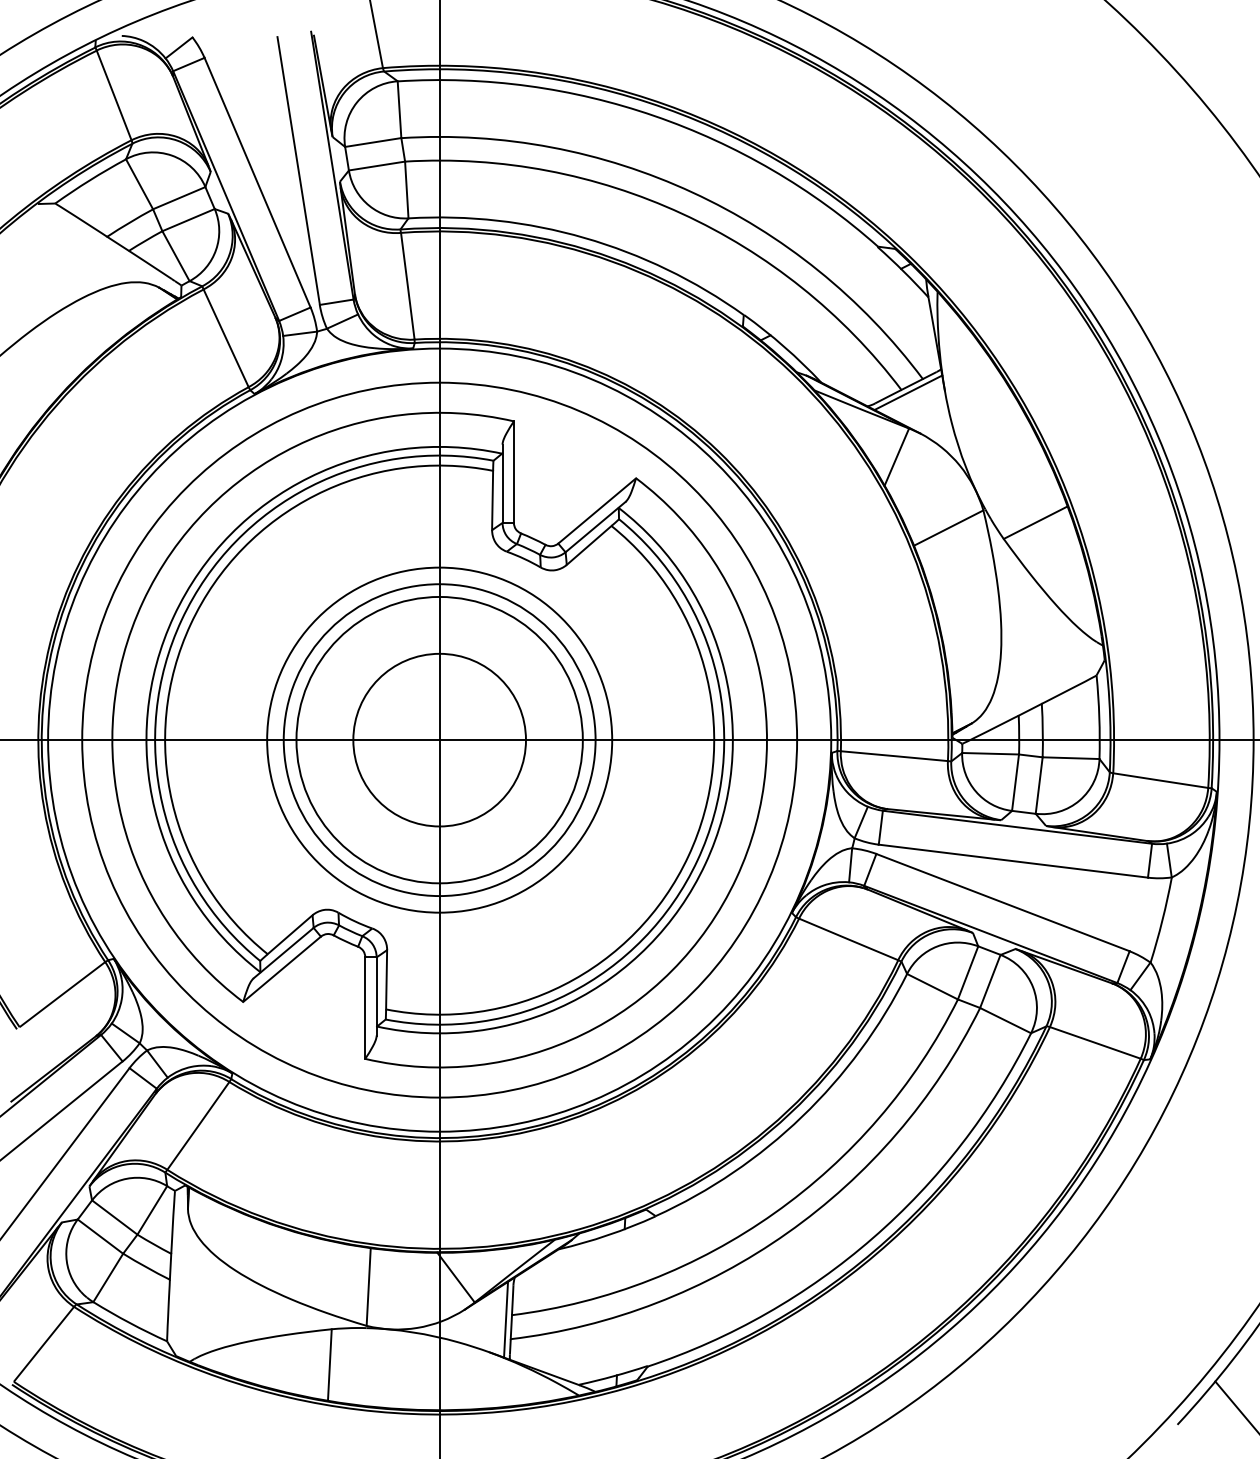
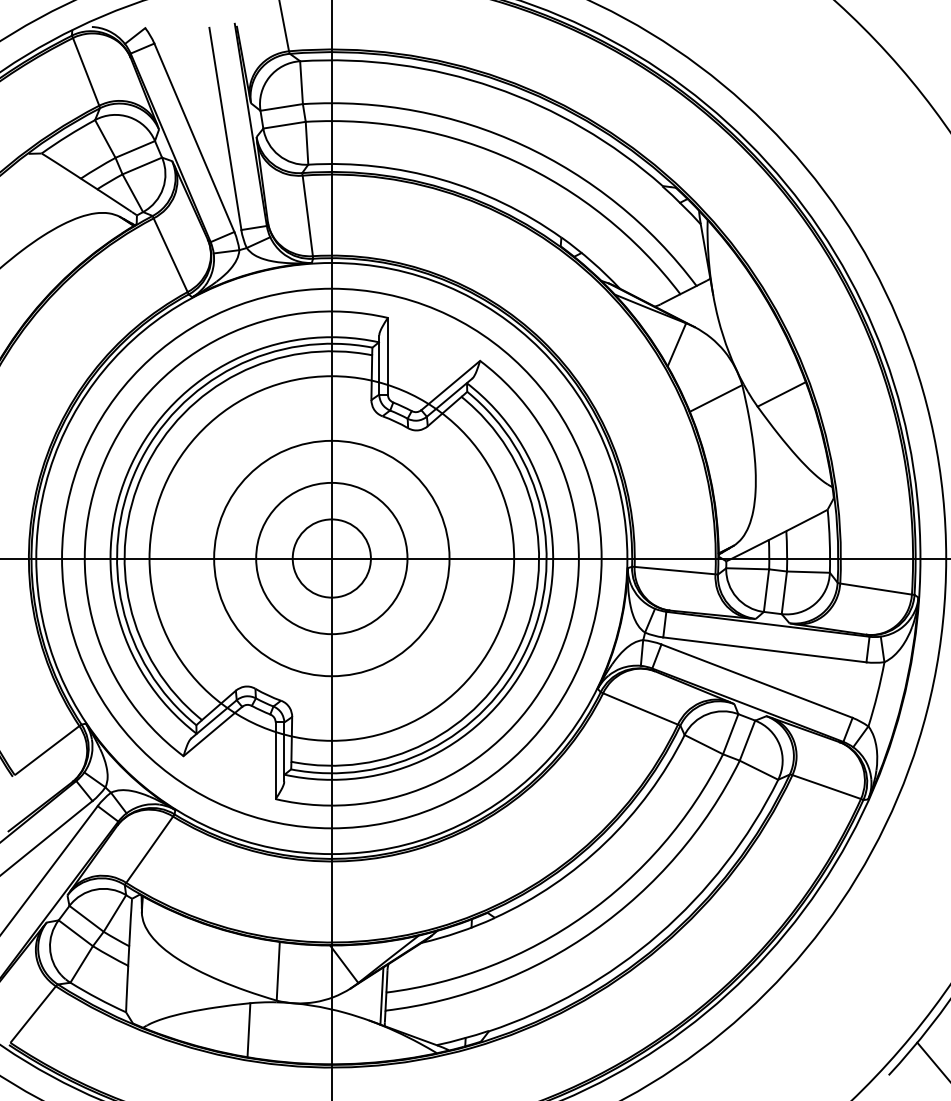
line: (908, 392) -> (685, 296), removed
circle: (439, 739) -> (331, 558), size x0.6
circle: (439, 739) -> (331, 558), size x0.7
circle: (439, 739) -> (331, 558), size x1.4

